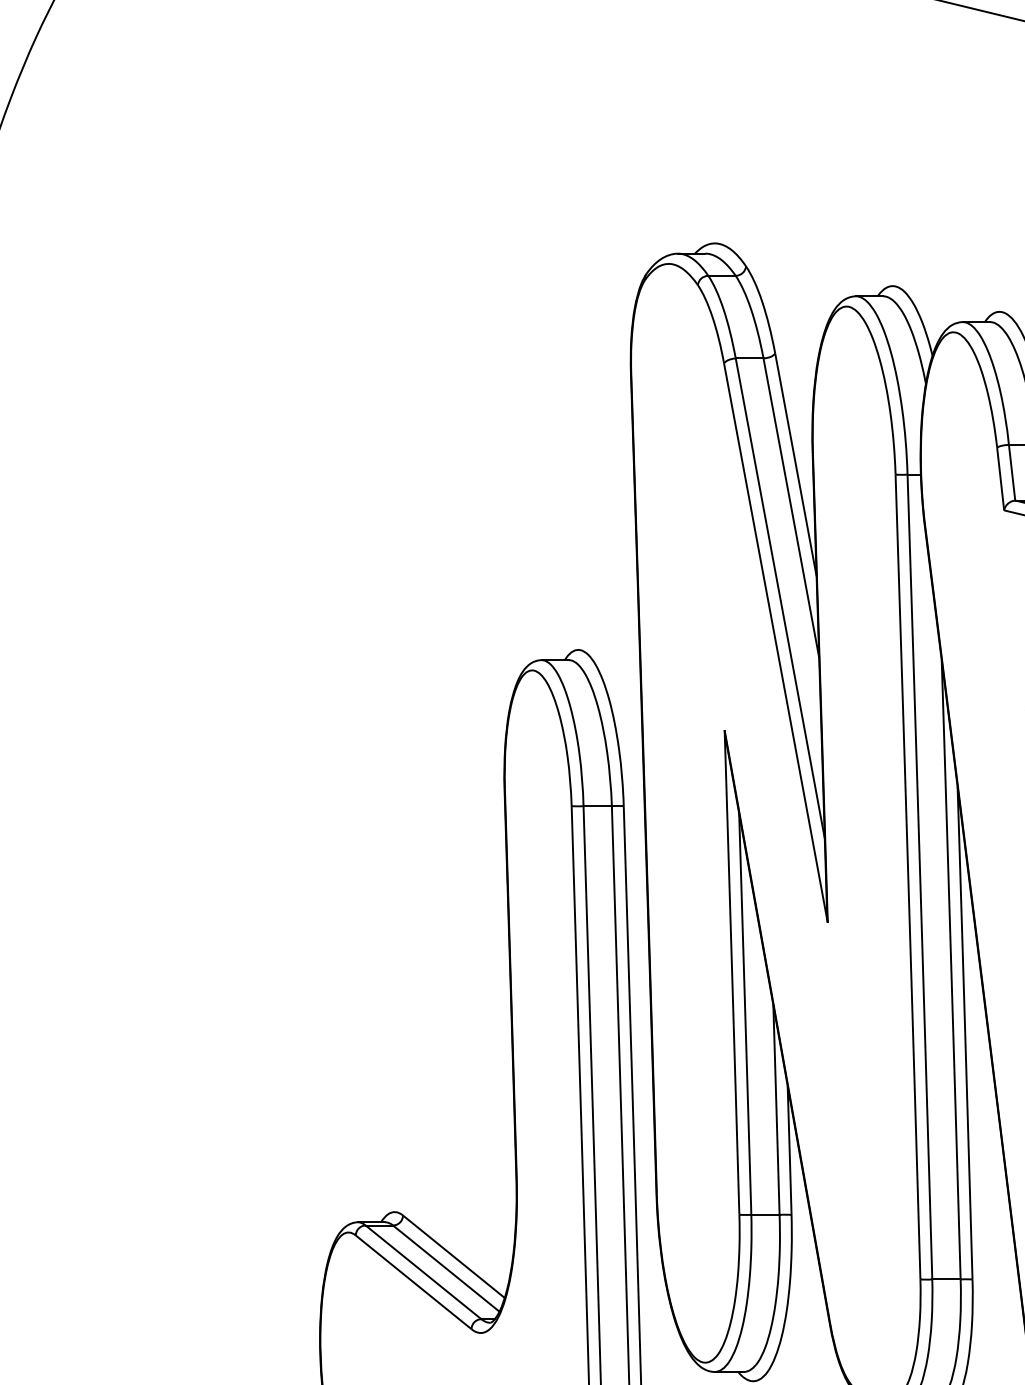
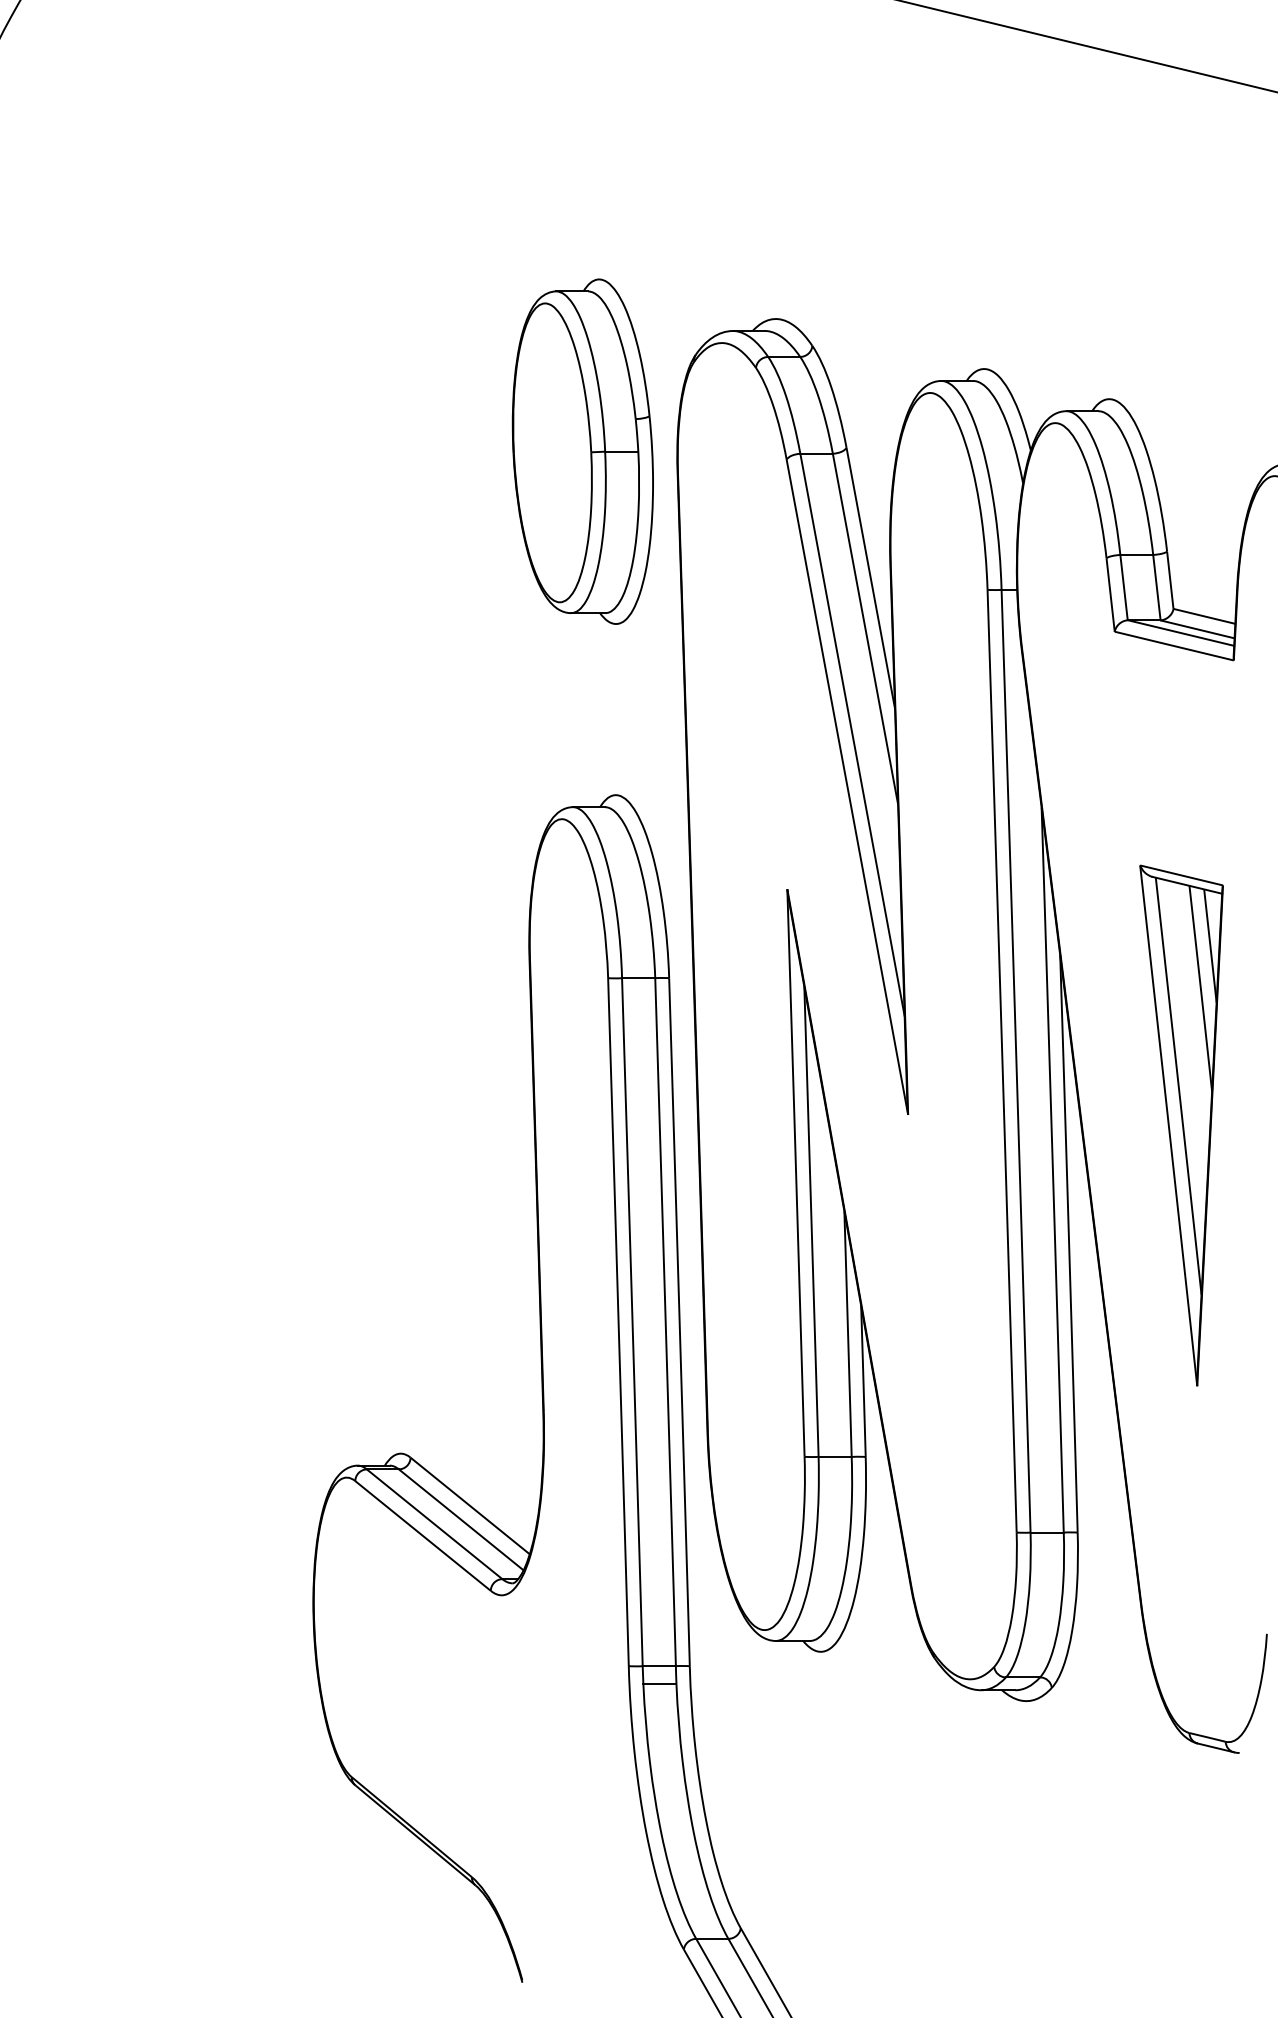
part: (549, 356) -> (582, 451), added

